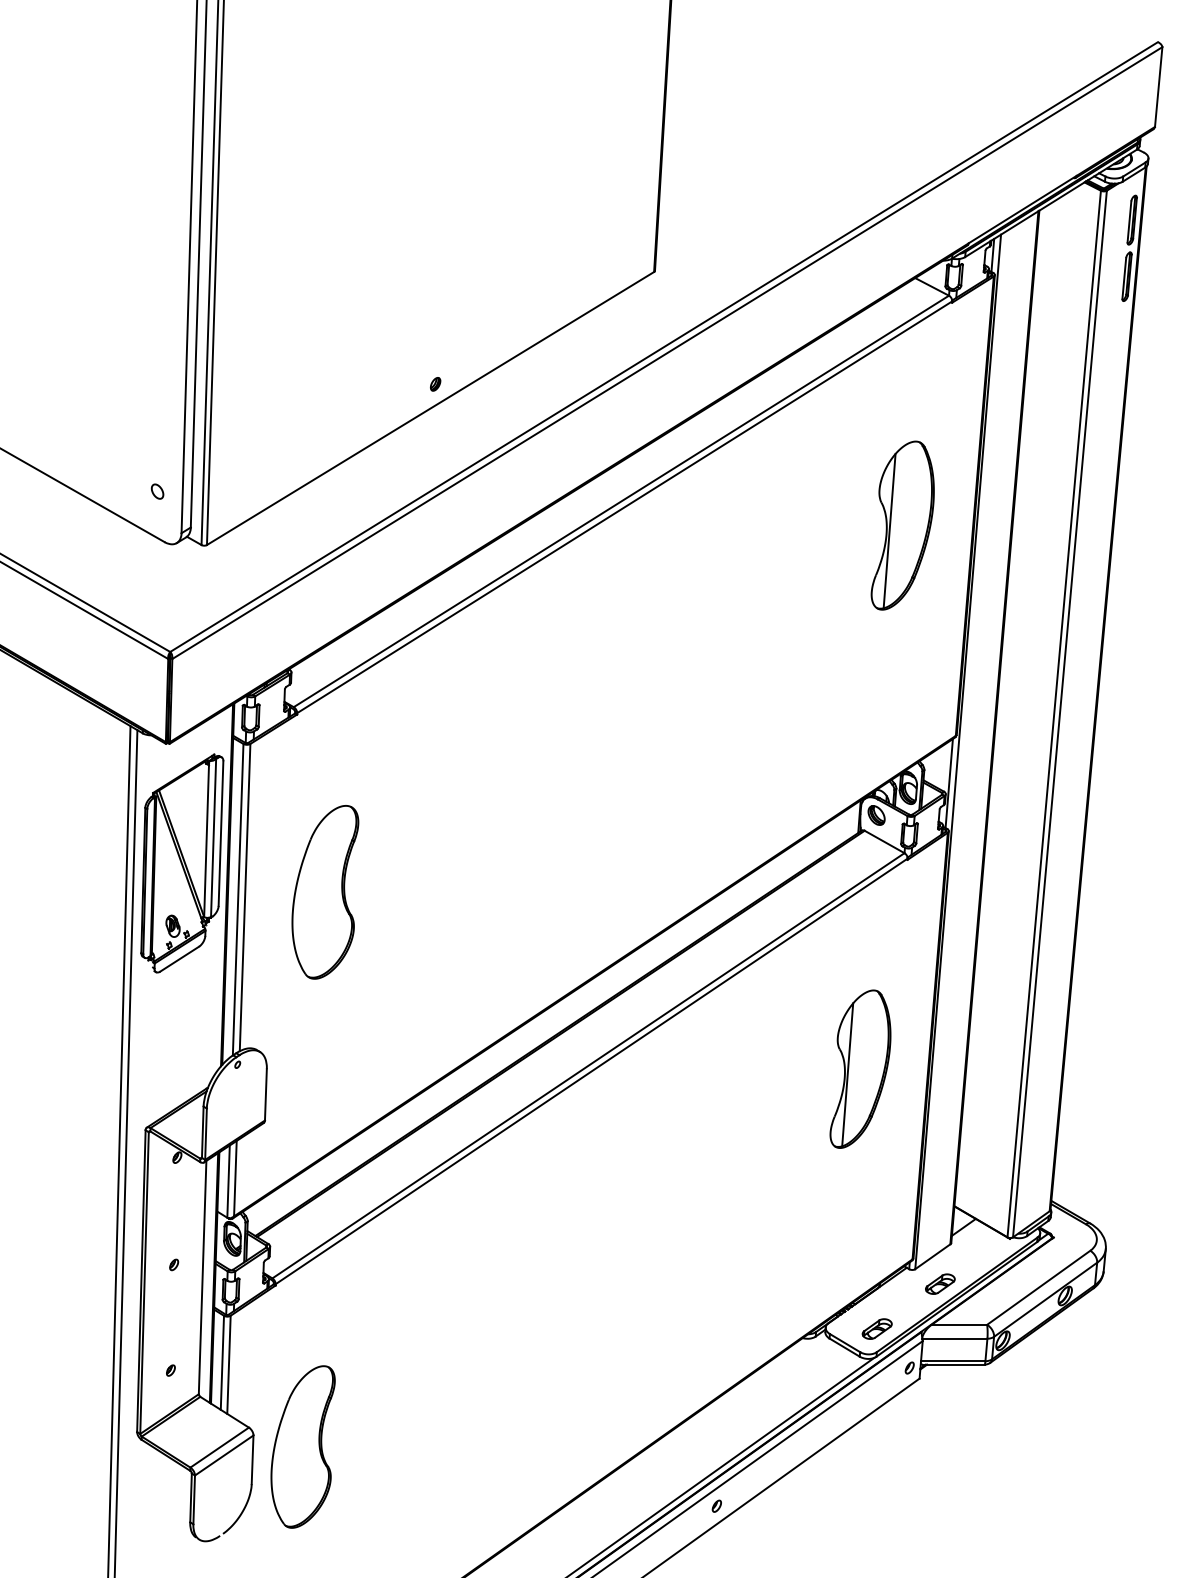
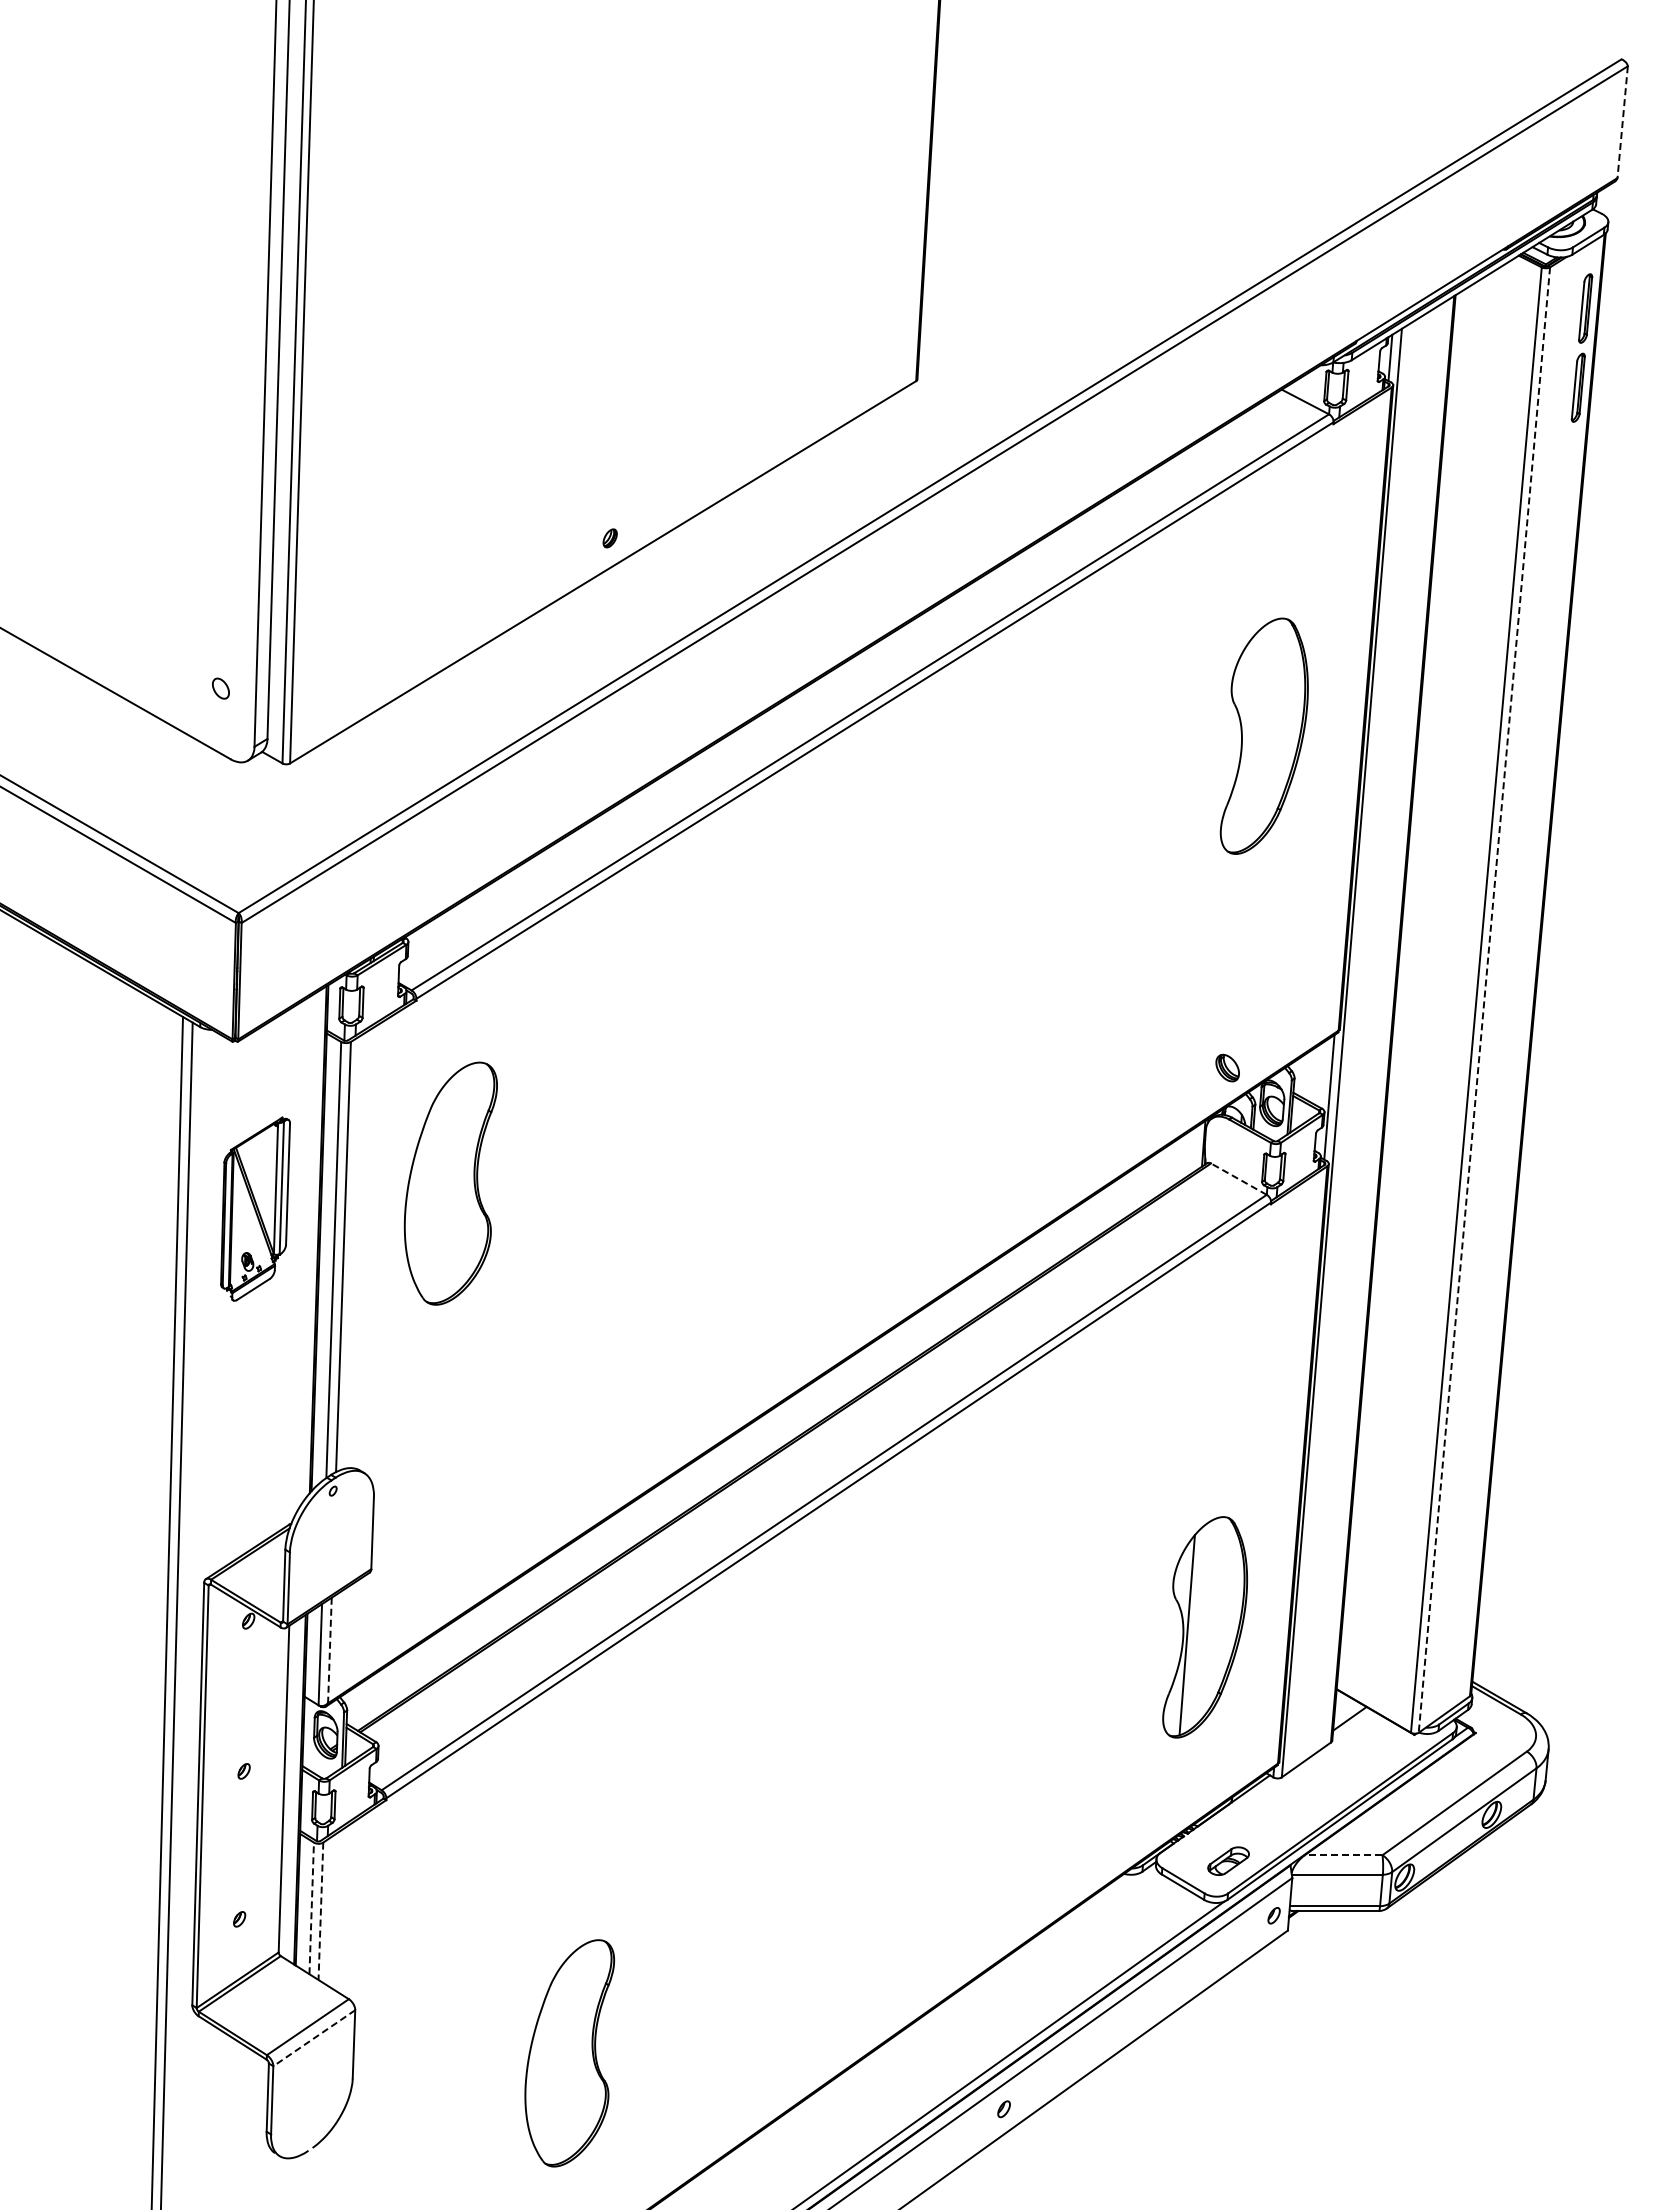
line: (1158, 87) -> (1622, 122), solid -> dashed
line: (889, 530) -> (1245, 743), removed
line: (1060, 714) -> (1484, 1000), solid -> dashed
part: (876, 815) -> (1227, 1067), moved
line: (884, 842) -> (1238, 1179), solid -> dashed
part: (182, 862) -> (255, 1208), size x0.6
part: (325, 892) -> (450, 1183), moved
part: (860, 1069) -> (1204, 1627), moved
line: (235, 1178) -> (329, 1650), solid -> dashed
part: (940, 1283) -> (1316, 1797), removed
line: (959, 1325) -> (1343, 1855), solid -> dashed
line: (222, 1362) -> (311, 1908), solid -> dashed
line: (228, 1365) -> (320, 1911), solid -> dashed
part: (302, 1447) -> (569, 2053), moved
line: (224, 1455) -> (314, 2038), solid -> dashed

